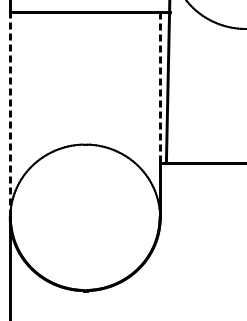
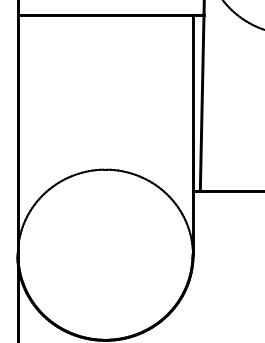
line: (160, 88) -> (193, 104), dashed -> solid
line: (10, 114) -> (18, 134), dashed -> solid

